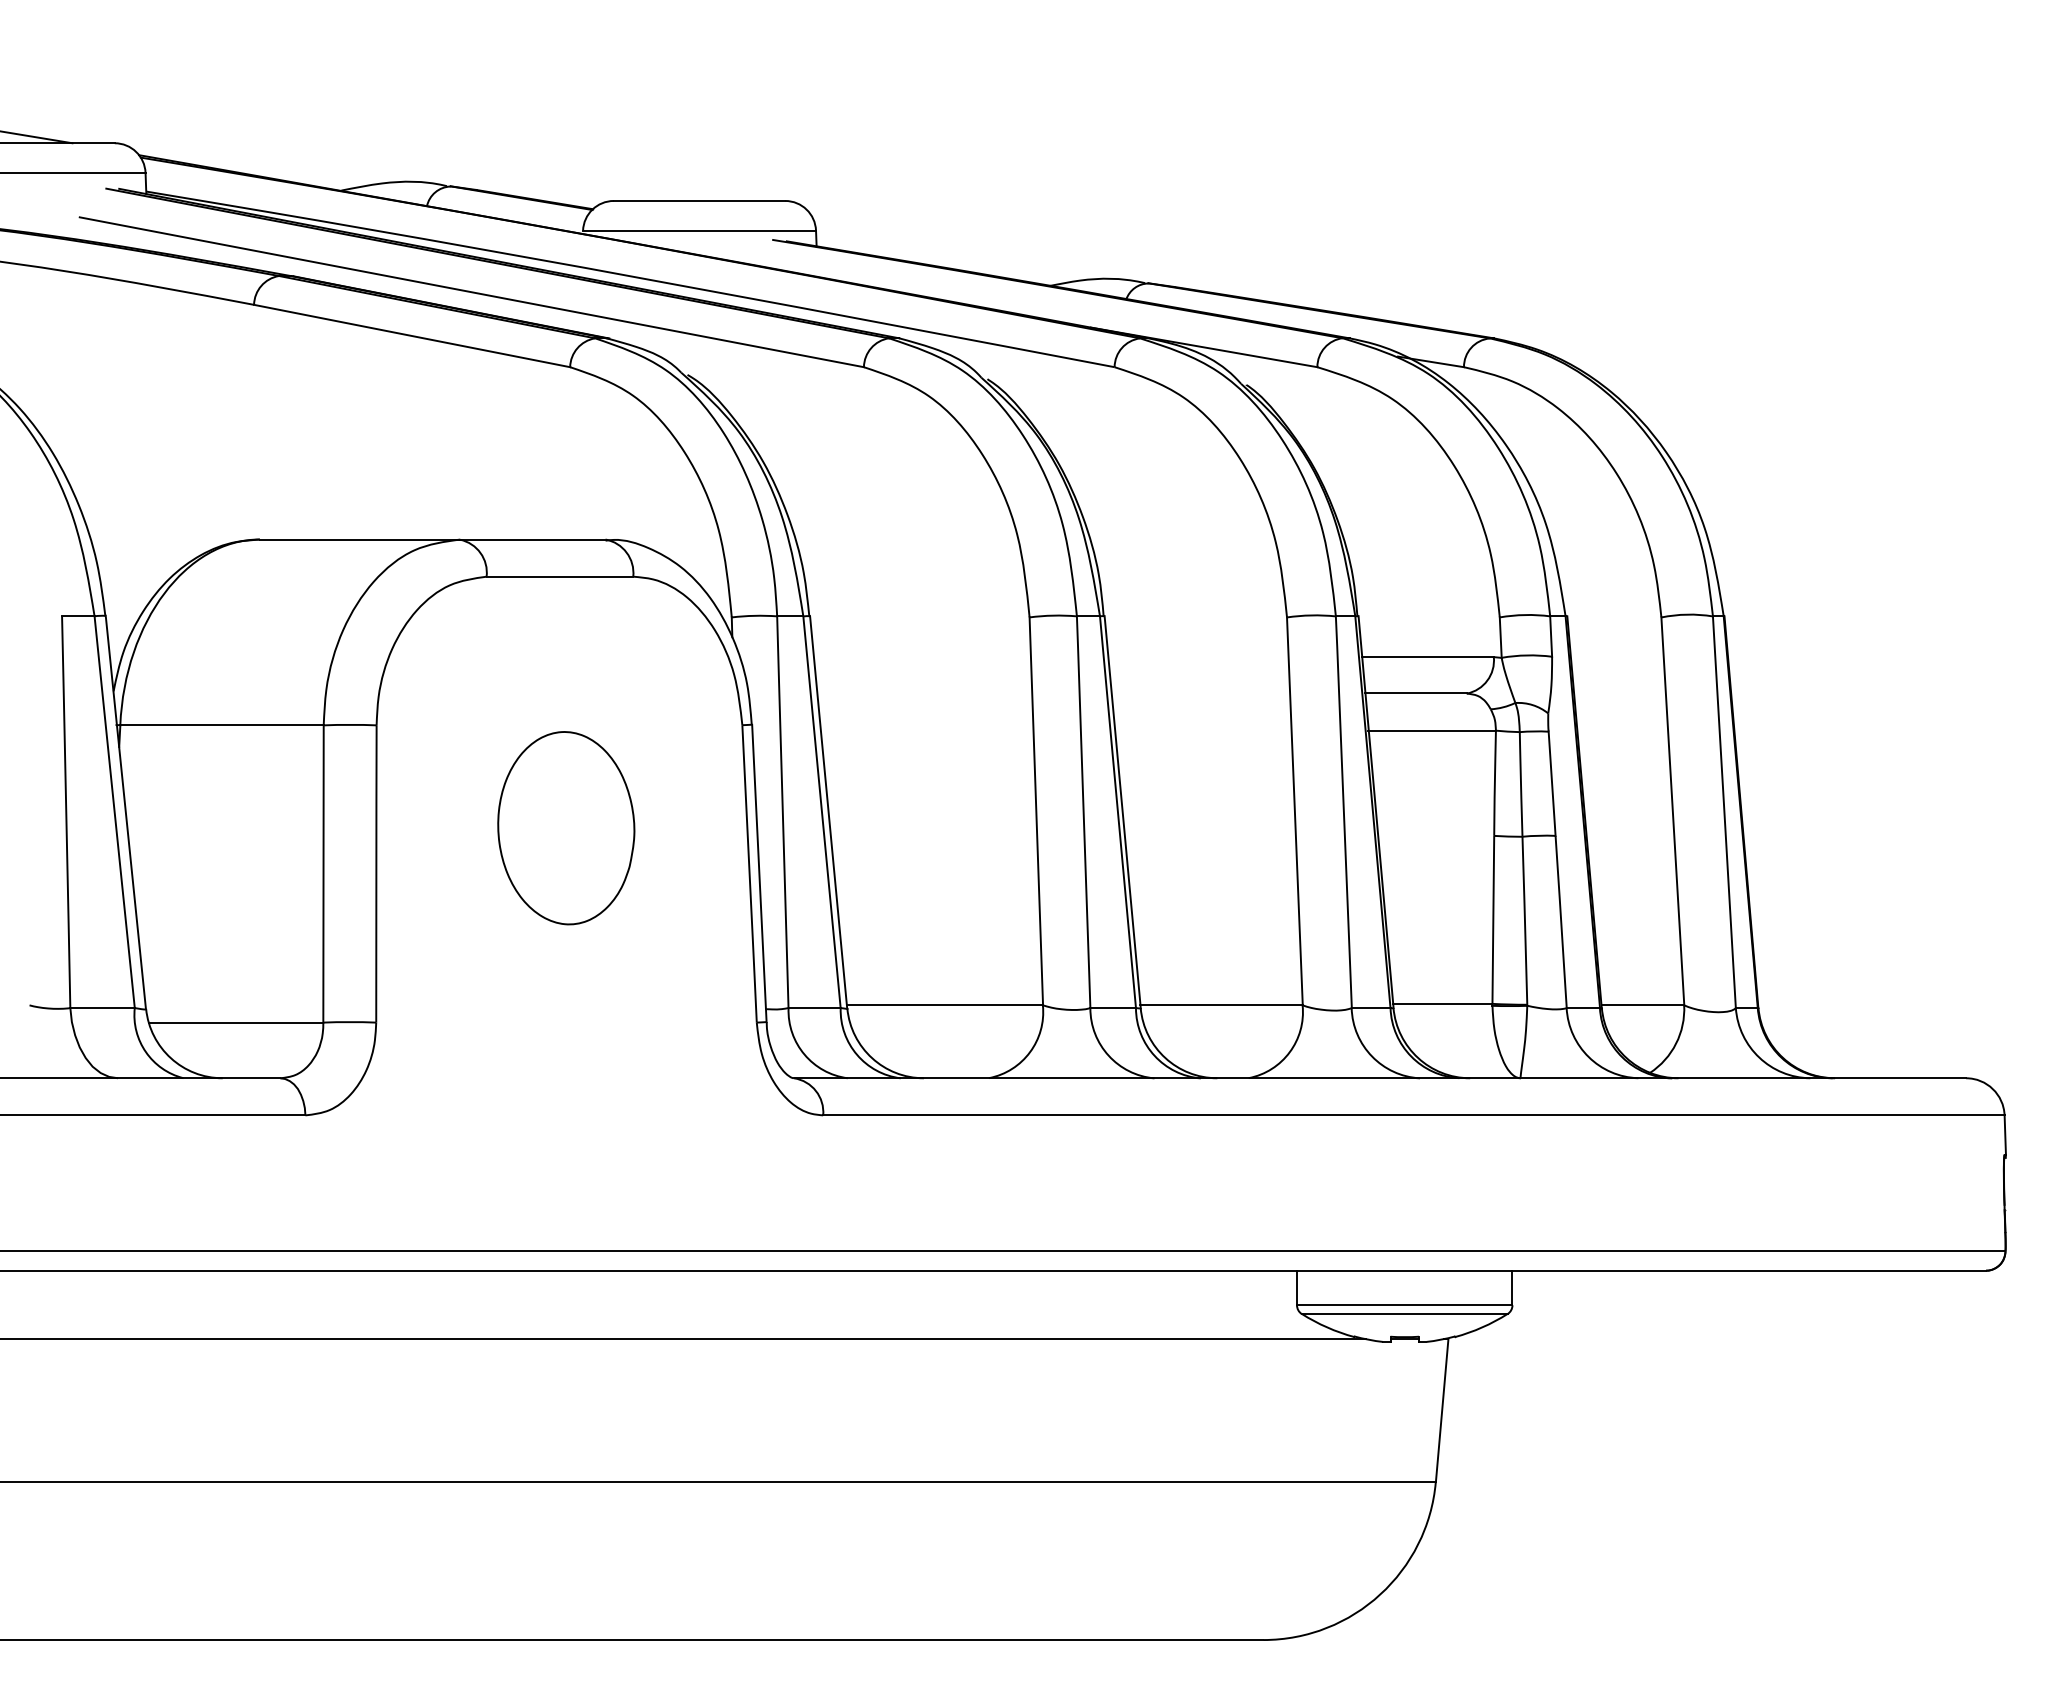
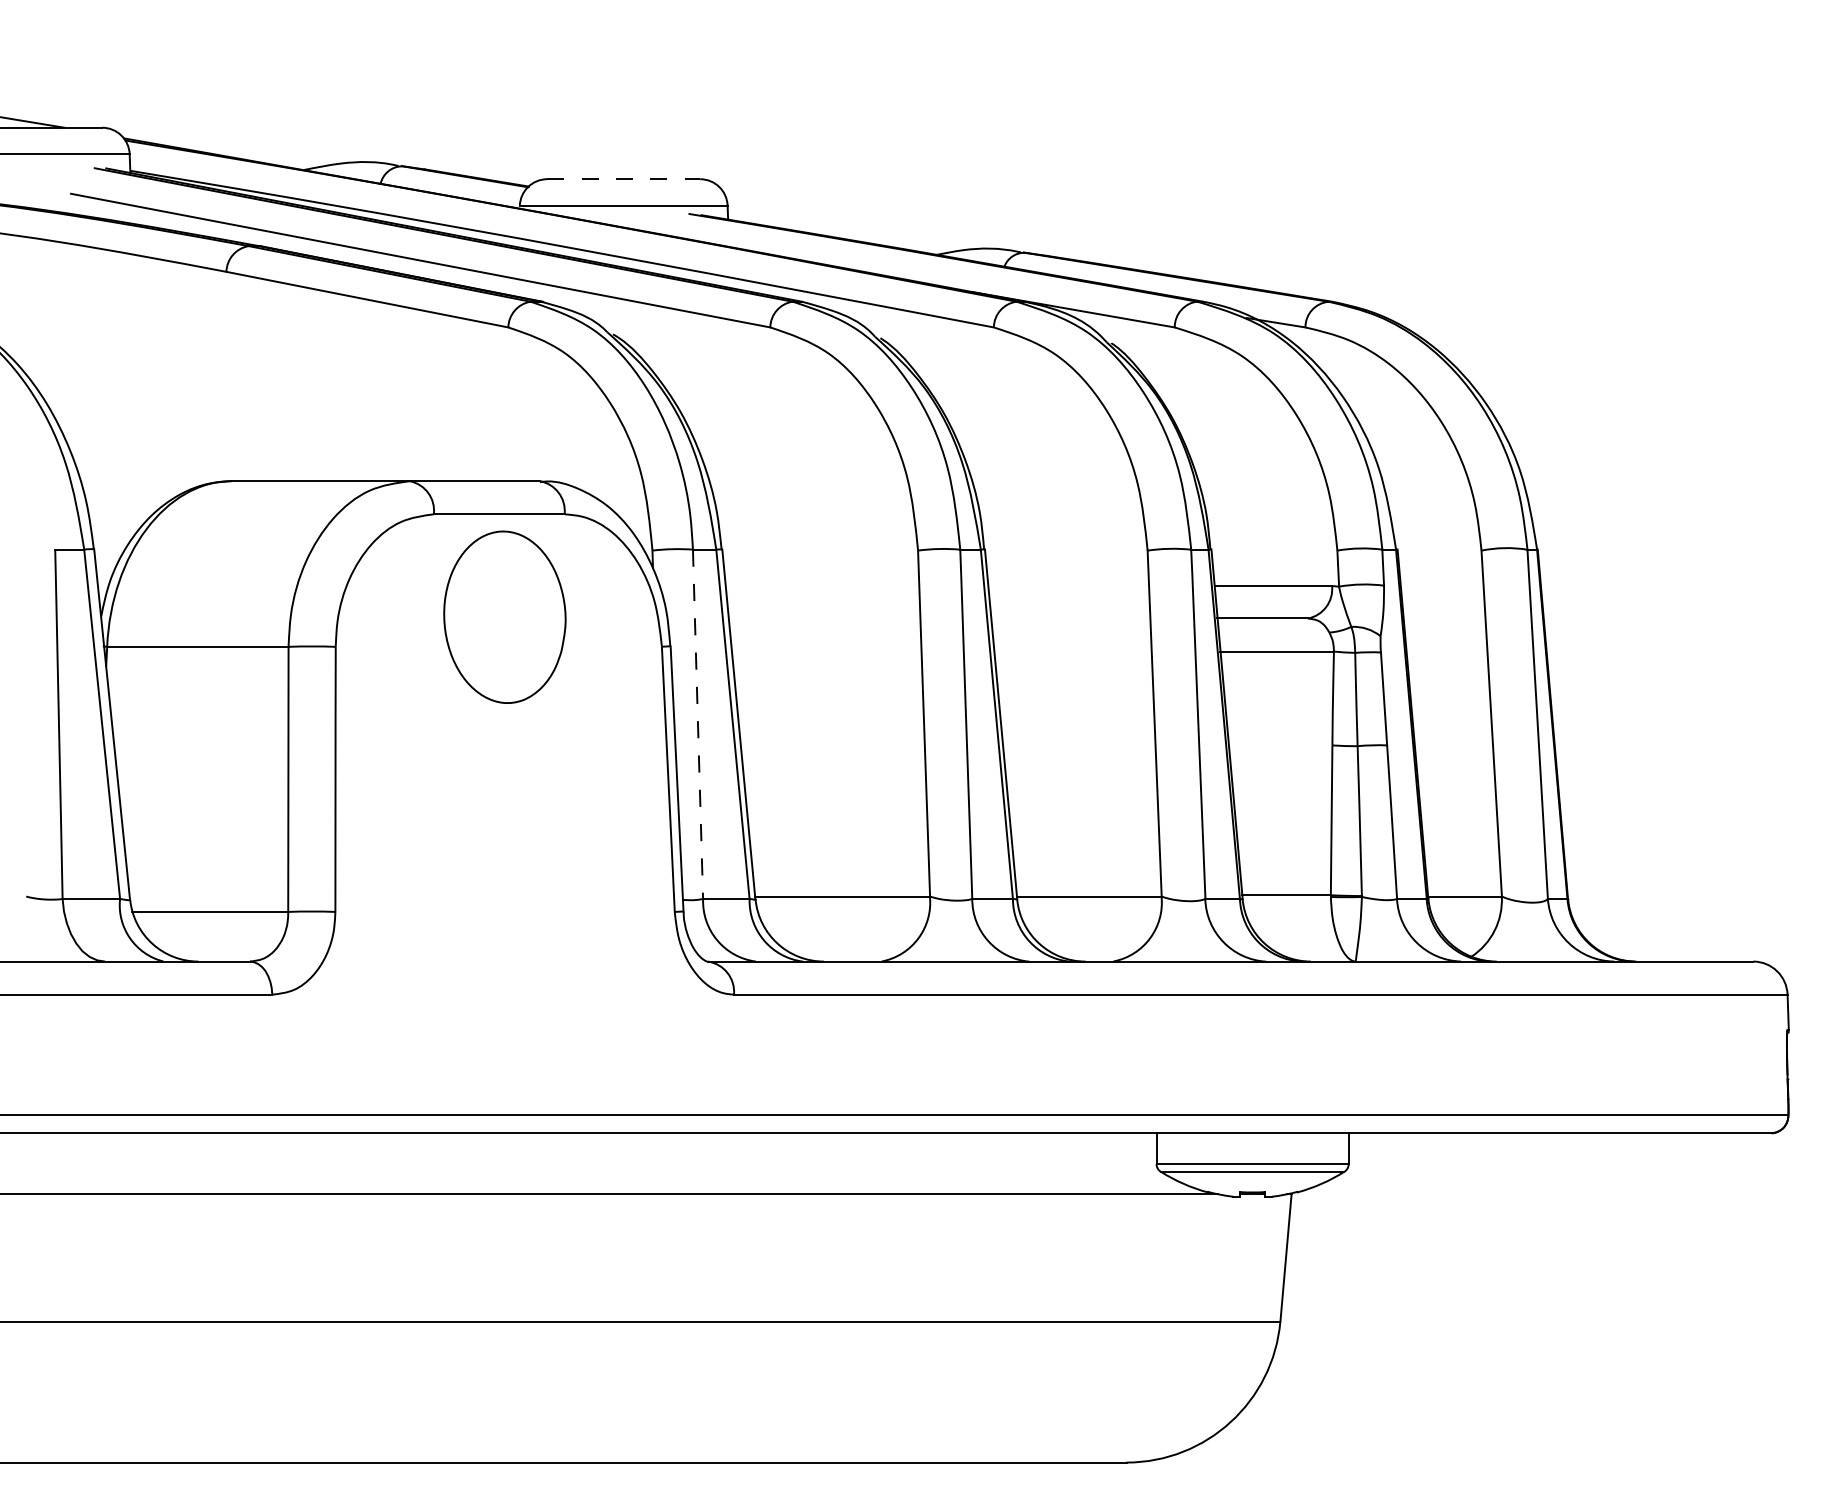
line: (699, 200) -> (623, 178), solid -> dashed
line: (782, 811) -> (697, 723), solid -> dashed
part: (566, 828) -> (505, 617), moved

